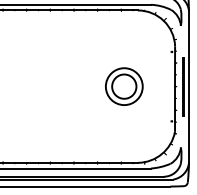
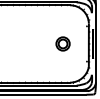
circle: (123, 85) -> (62, 43), size x0.71

